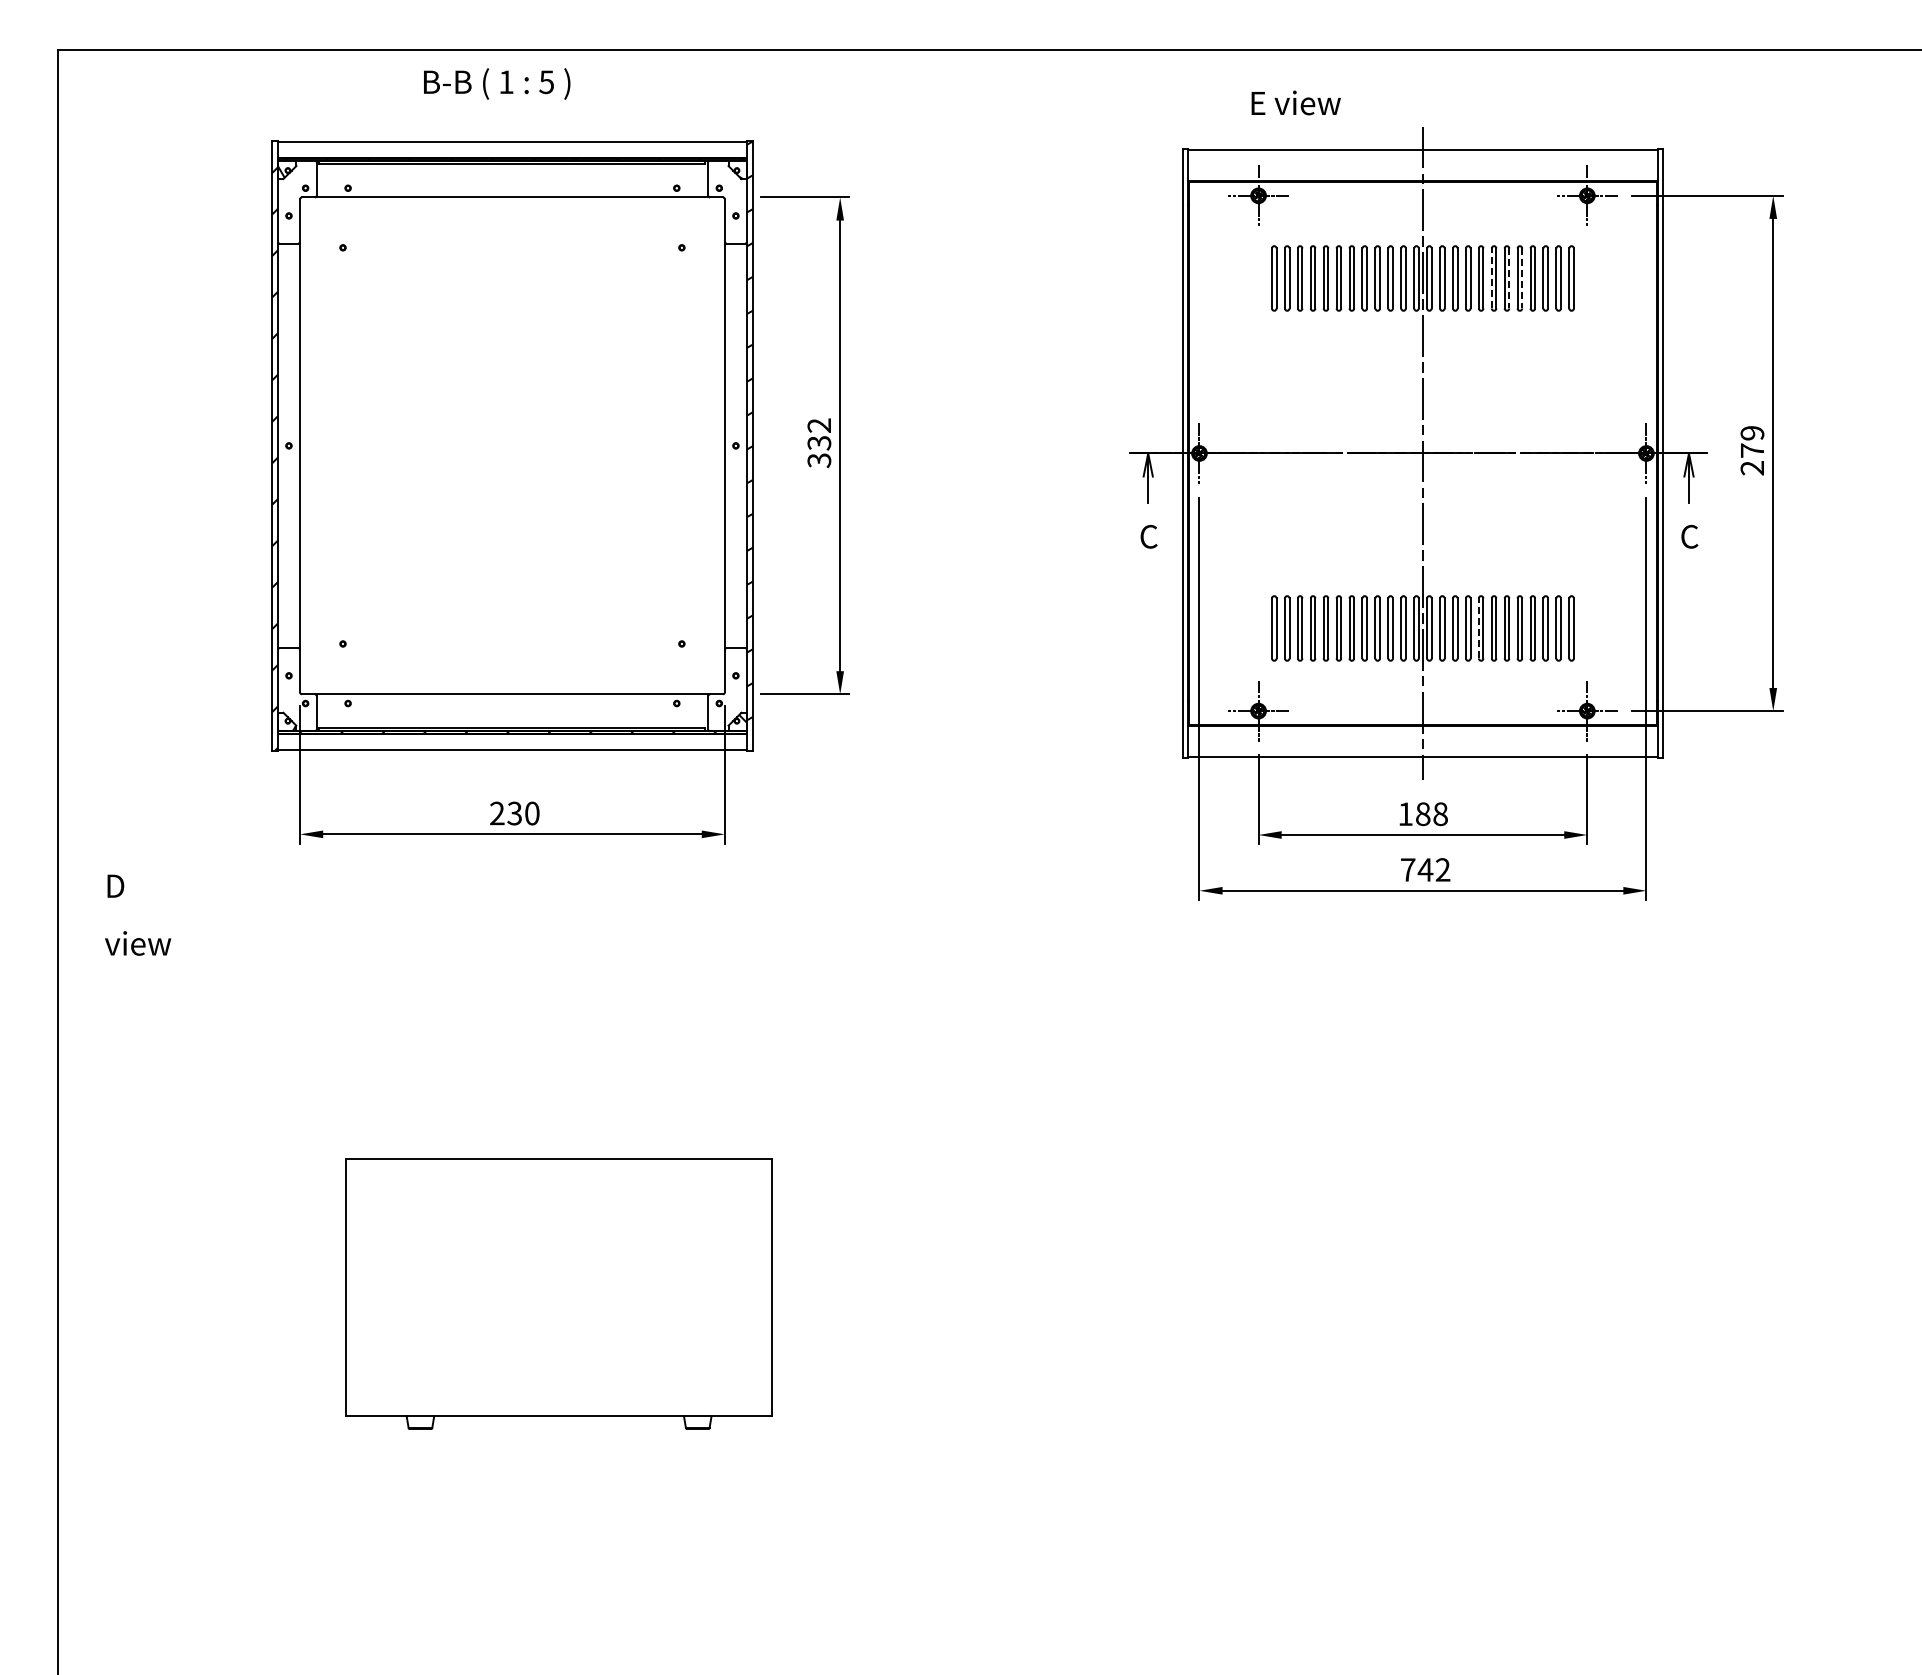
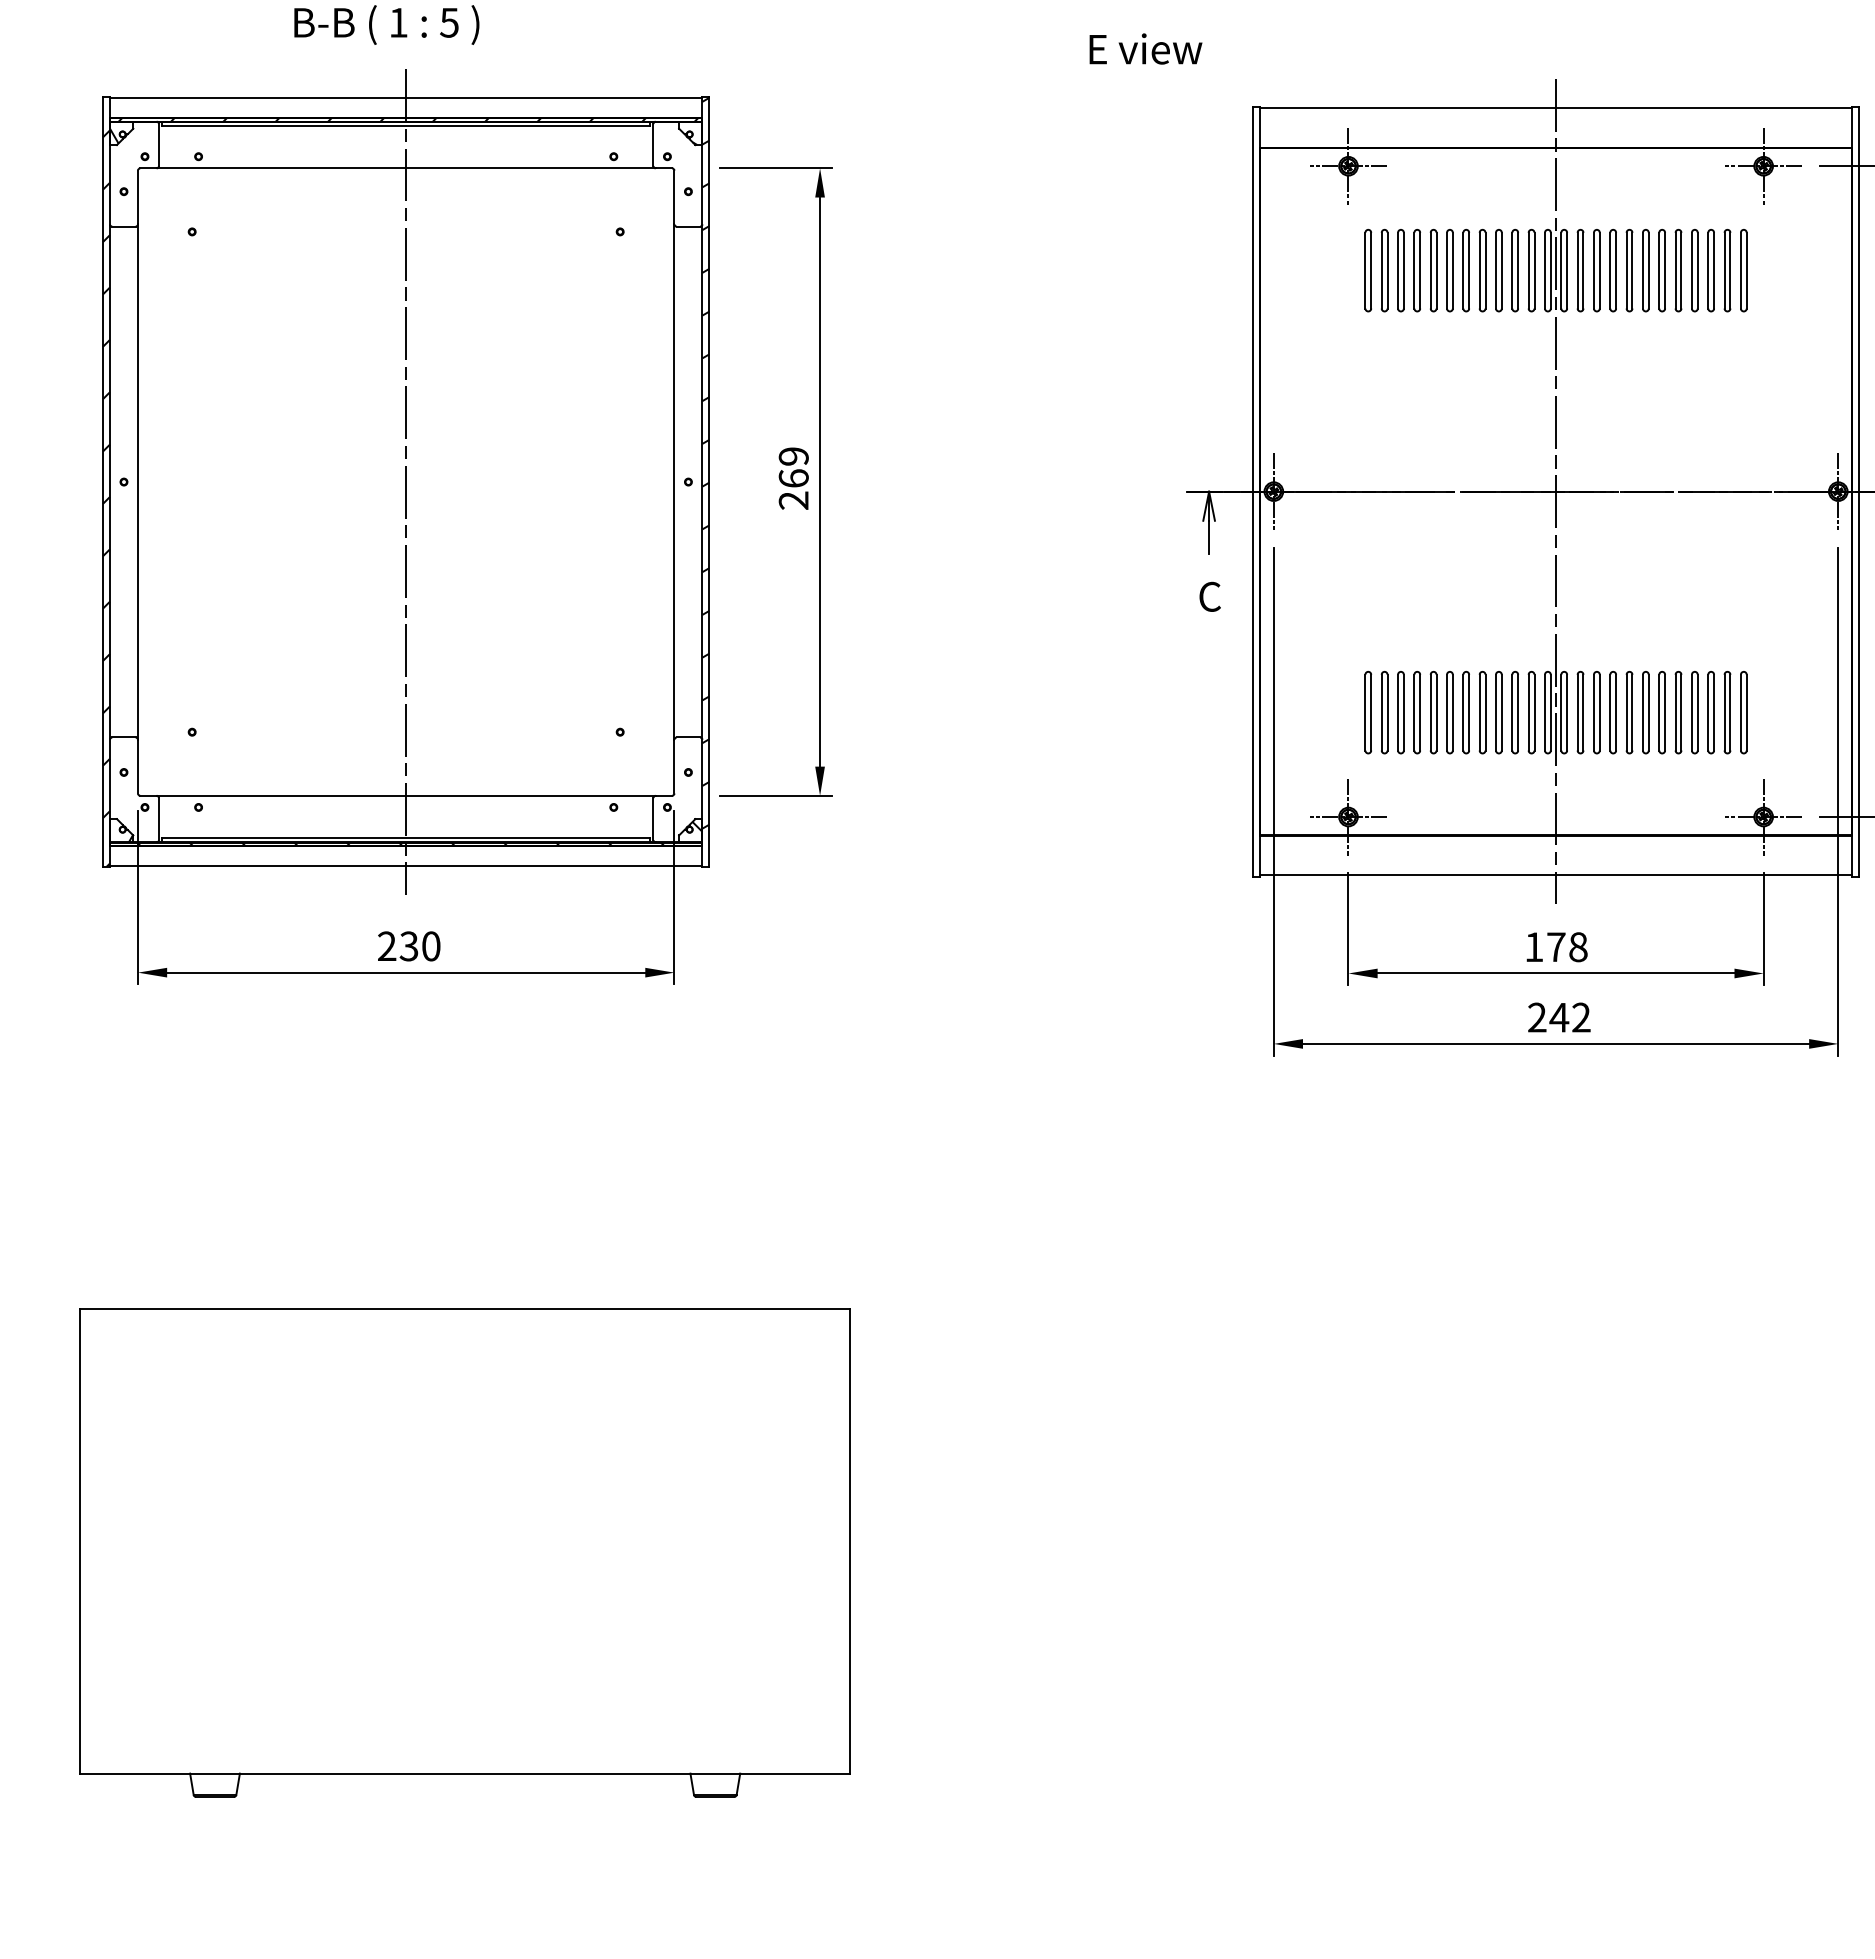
text: (1295, 102) -> (1145, 48), moved
line: (1491, 277) -> (1642, 269), dashed -> solid
line: (1509, 278) -> (1665, 270), dashed -> solid
line: (1522, 278) -> (1681, 270), dashed -> solid
text: (819, 443) -> (793, 479), 332 -> 269
line: (512, 445) -> (406, 481), added
line: (1478, 627) -> (1626, 711), dashed -> solid
text: (1423, 814) -> (1556, 947), 188 -> 178
text: (1407, 869) -> (1536, 1017), 742 -> 242
part: (558, 1293) -> (464, 1552), size x1.43

